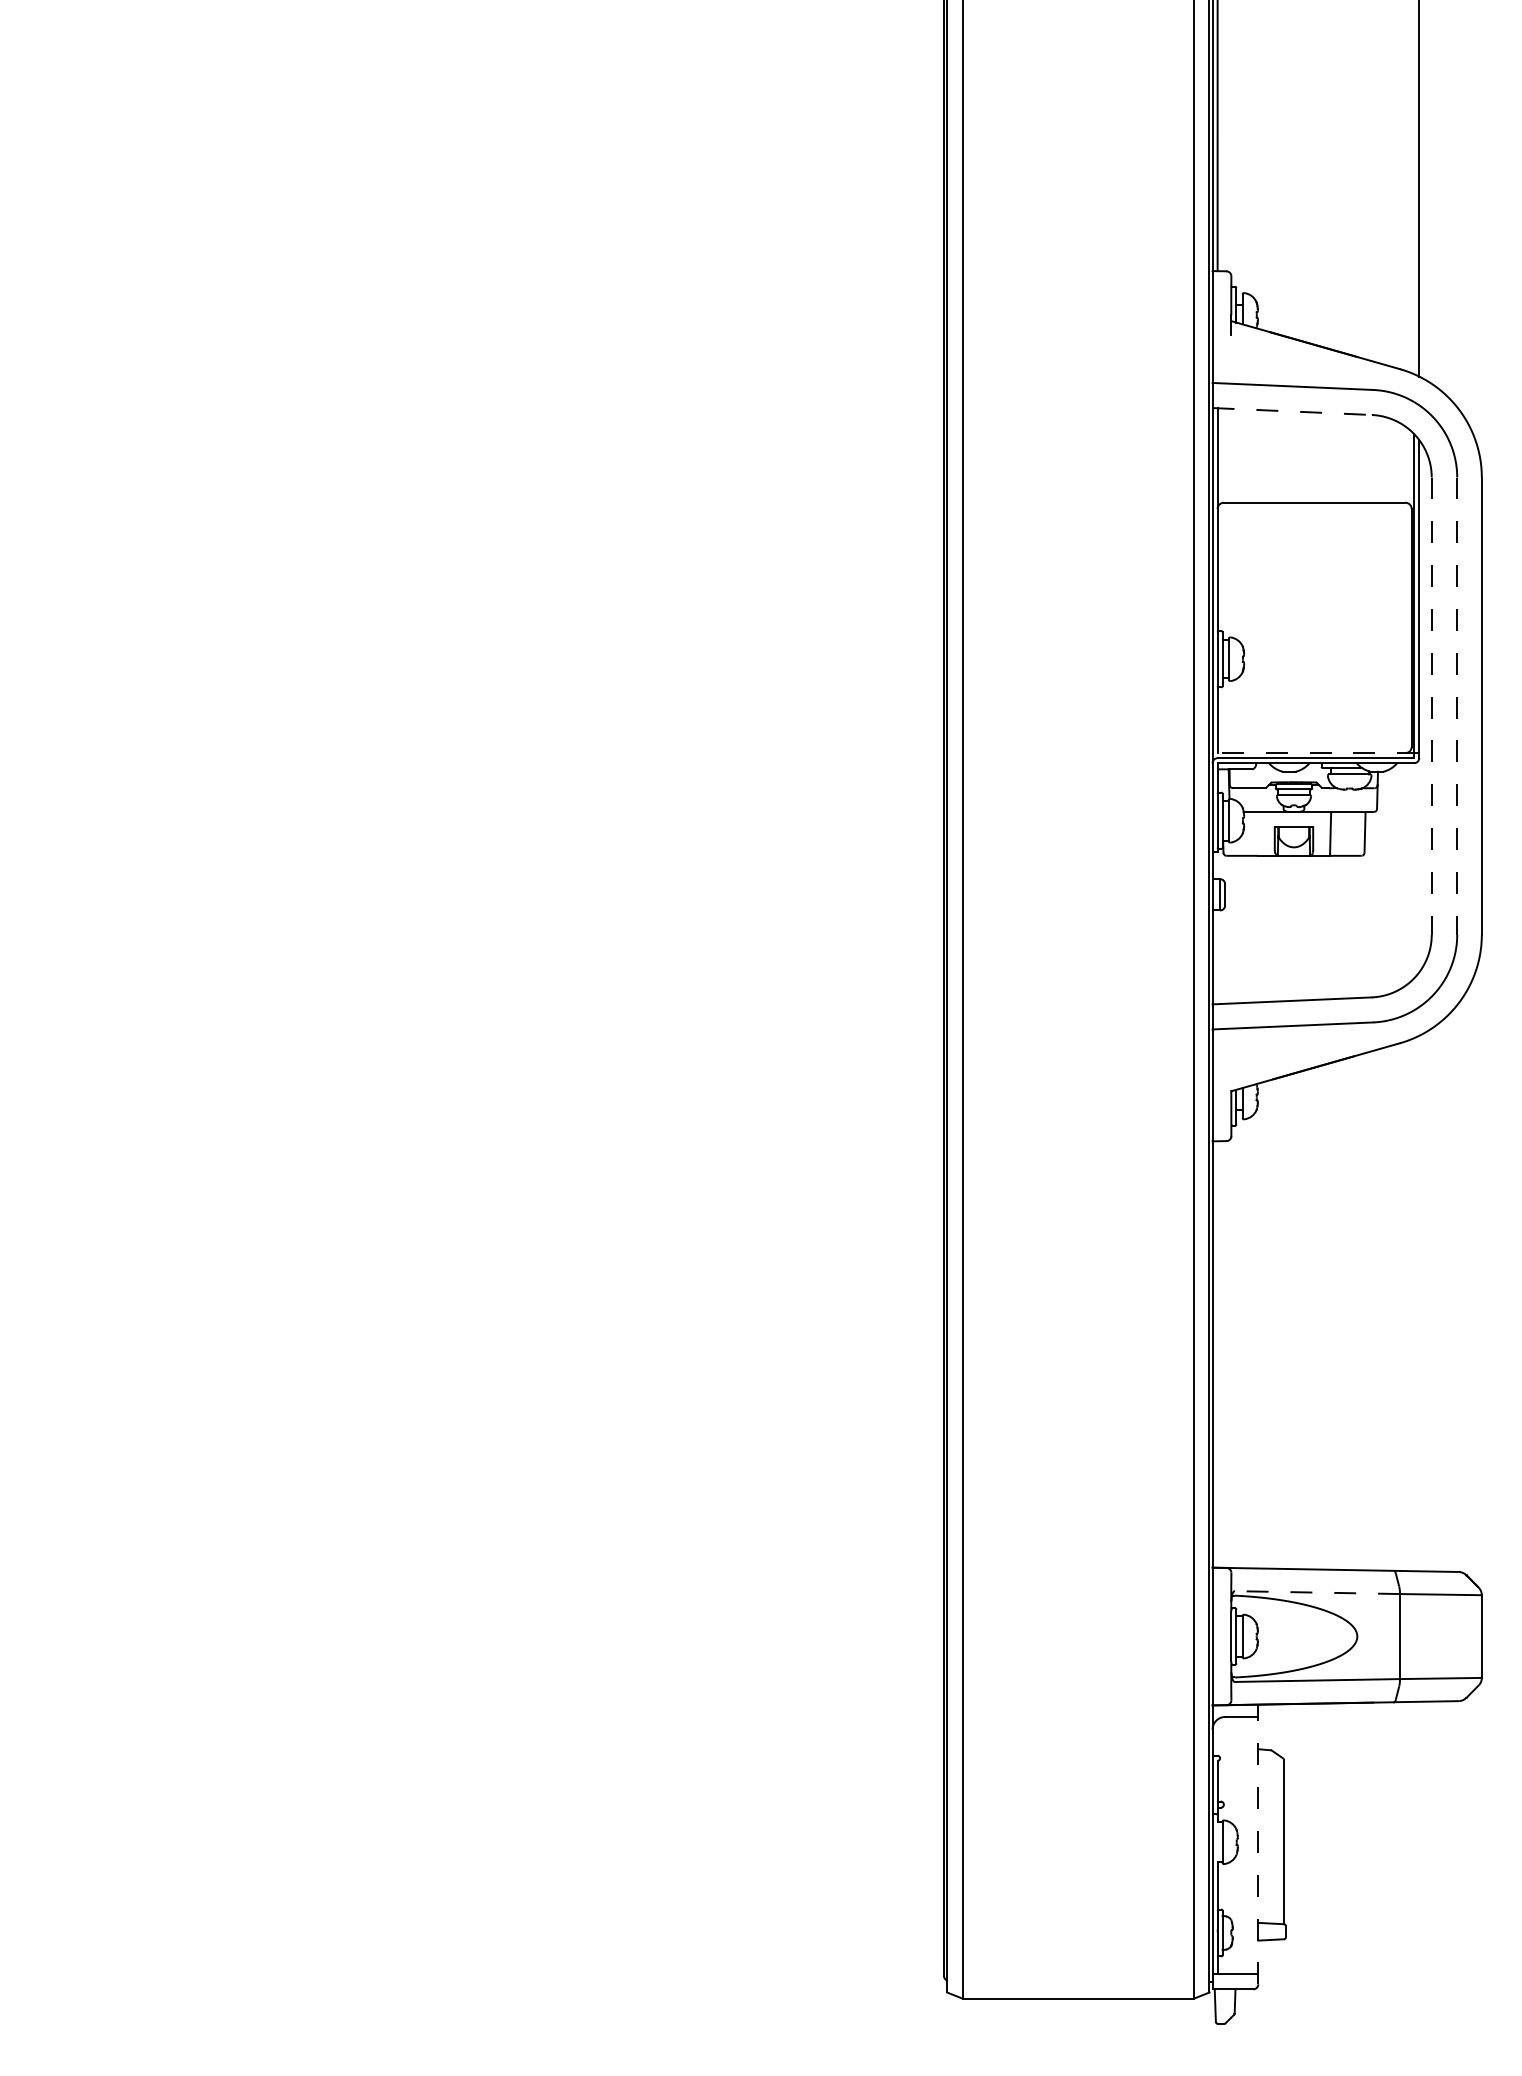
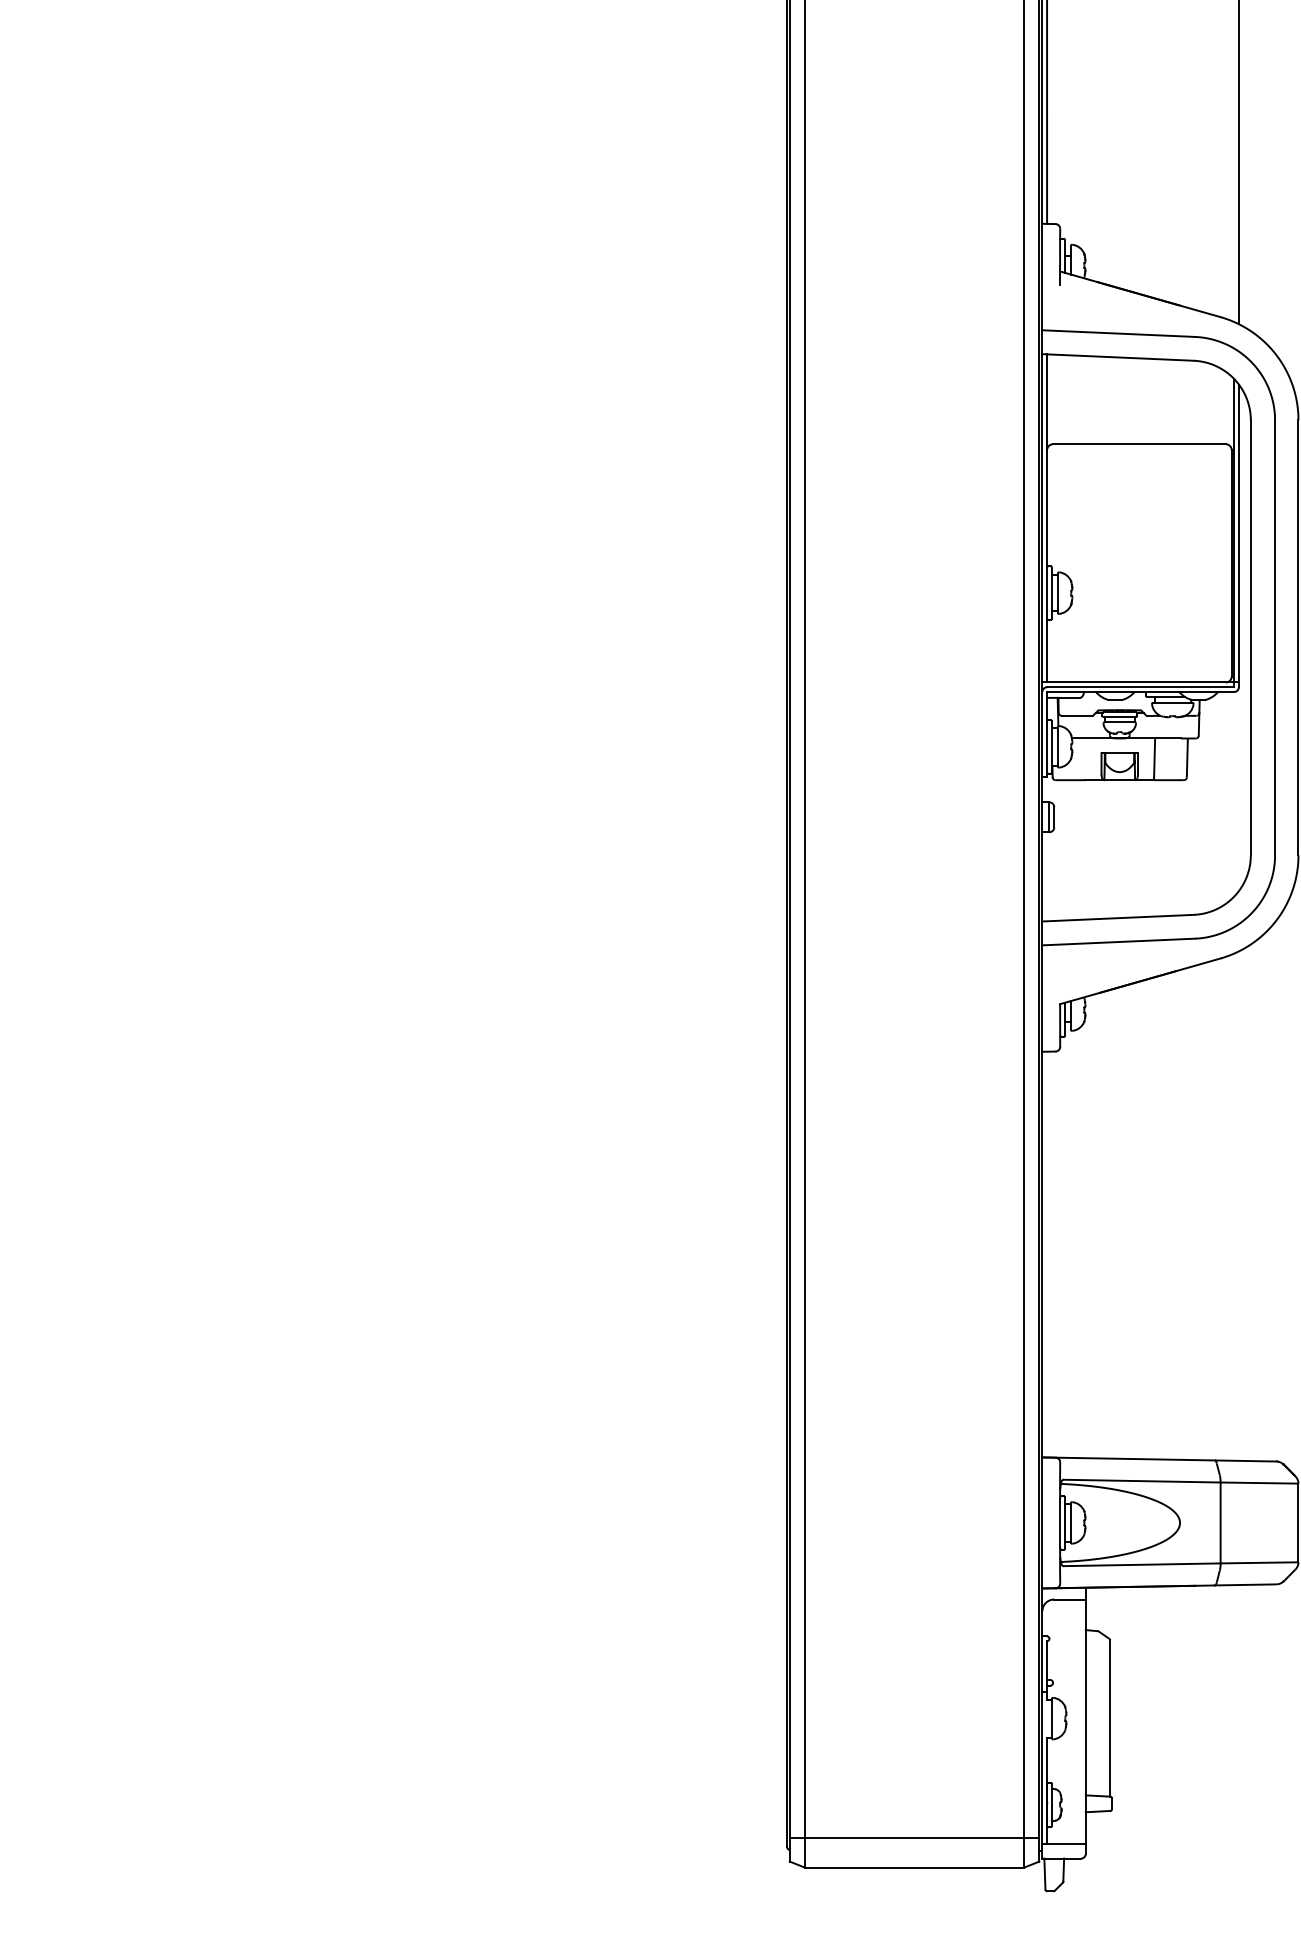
line: (1292, 411) -> (1118, 357), dashed -> solid
line: (1431, 706) -> (1250, 638), dashed -> solid
line: (1457, 706) -> (1275, 638), dashed -> solid
line: (1315, 753) -> (1140, 682), dashed -> solid
line: (1317, 1592) -> (1142, 1481), dashed -> solid
line: (1258, 1845) -> (1085, 1721), dashed -> solid
line: (1078, 1967) -> (914, 1837), added

